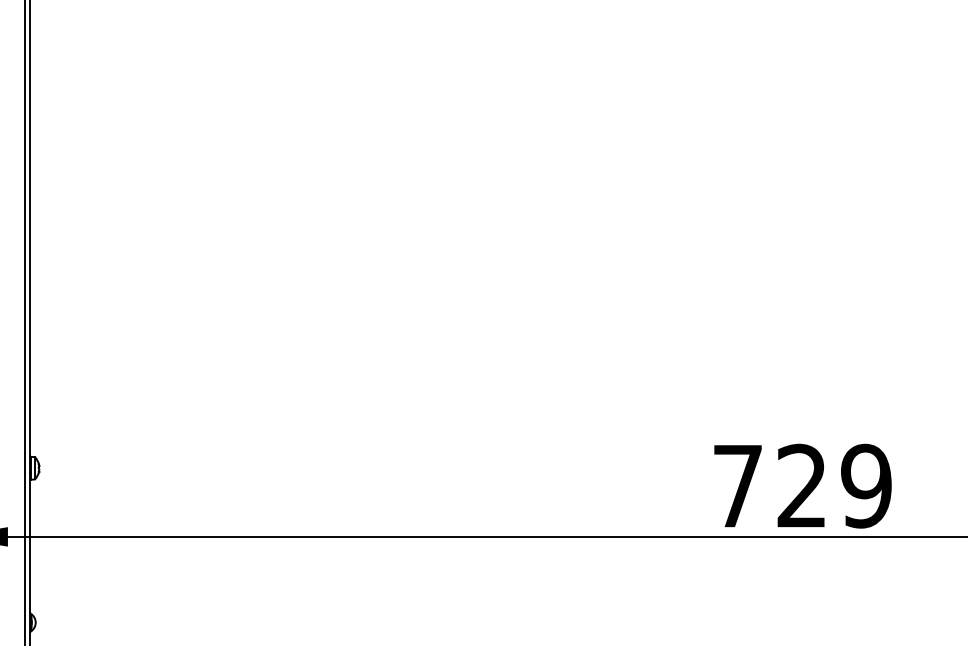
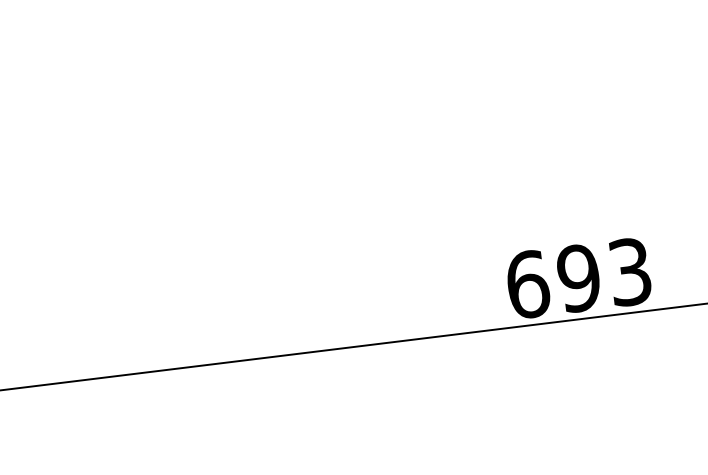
text: (802, 485) -> (579, 277), 729 -> 693

